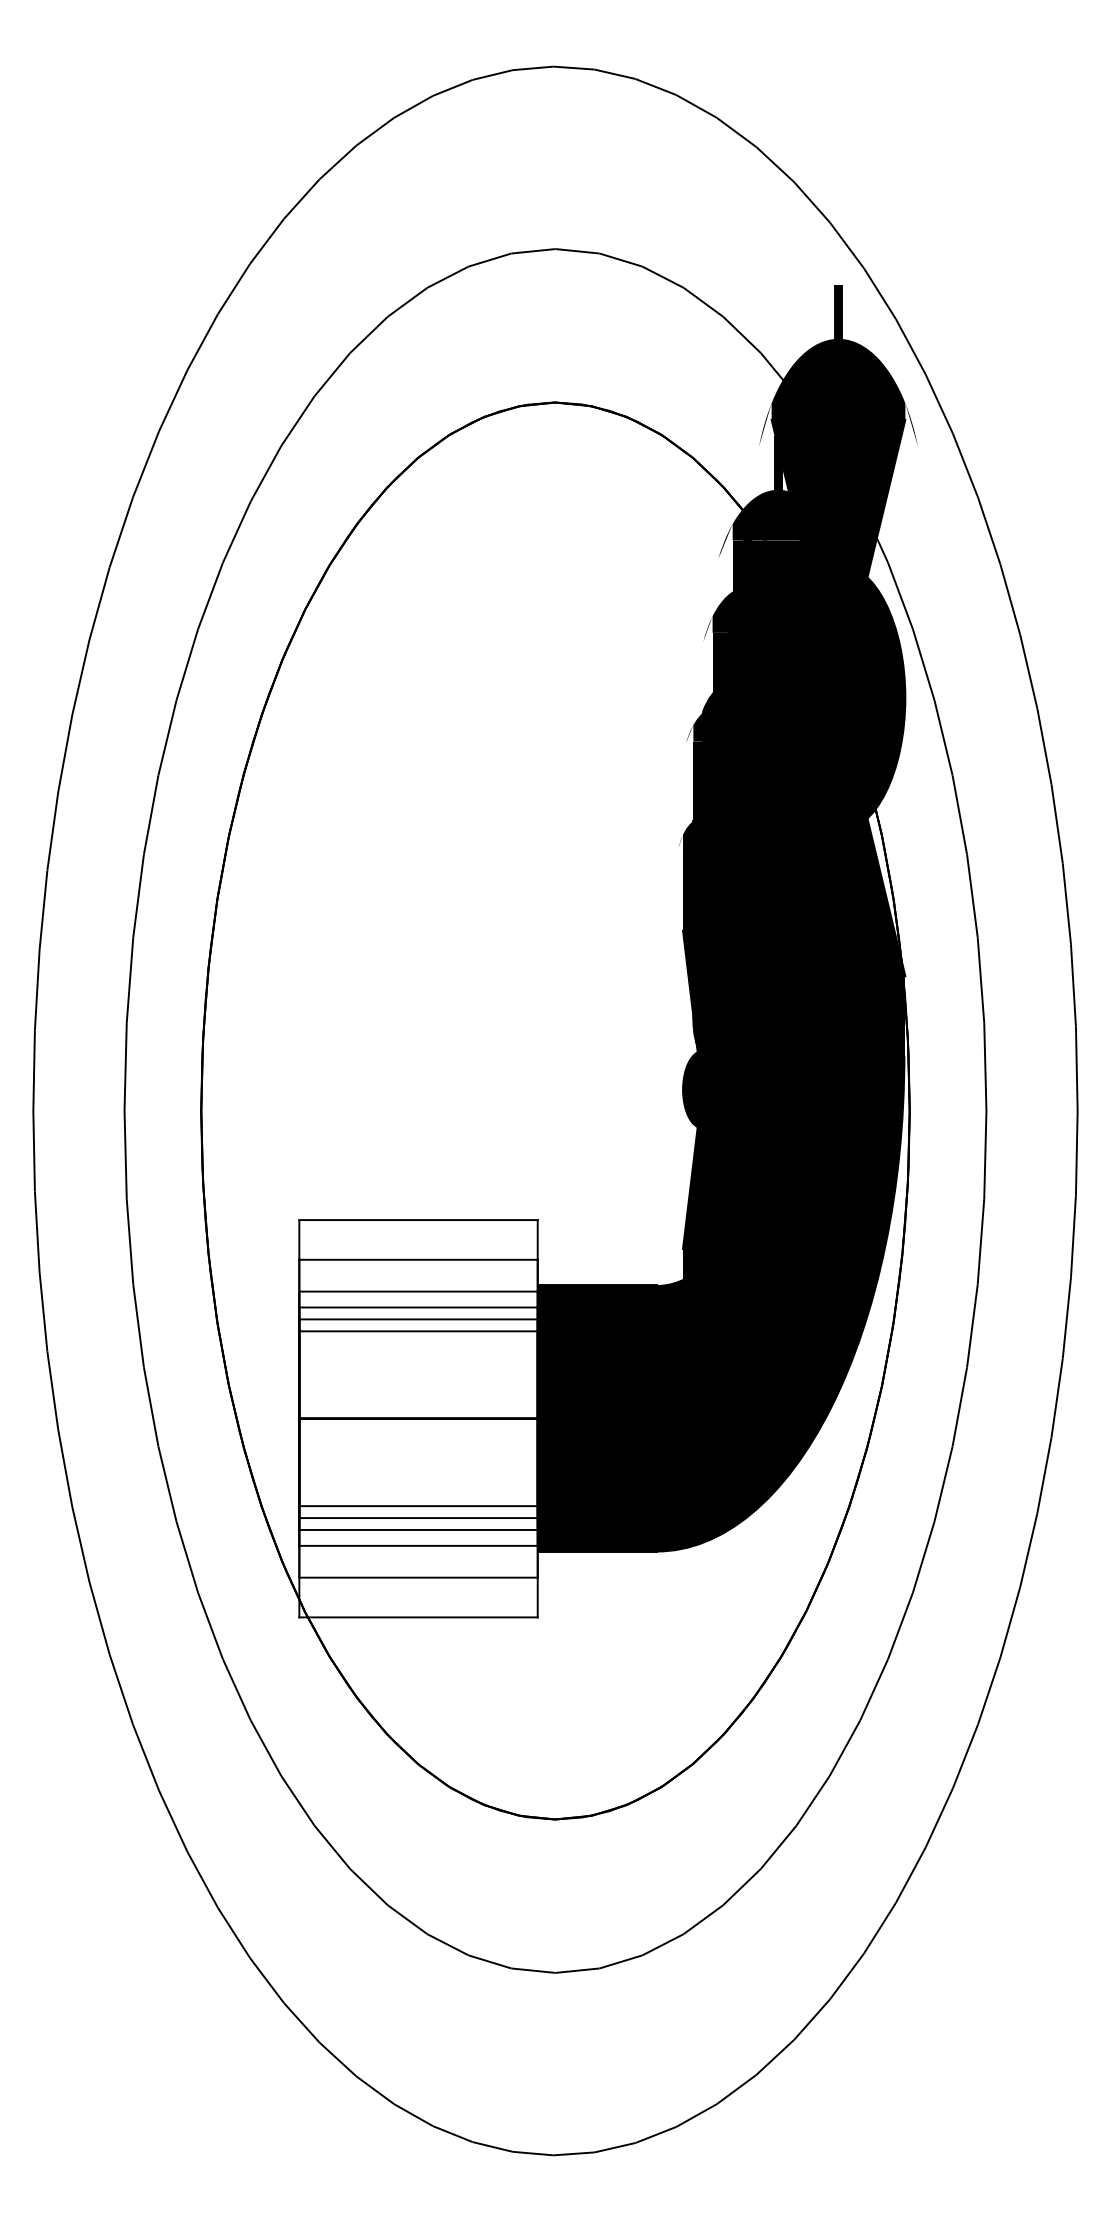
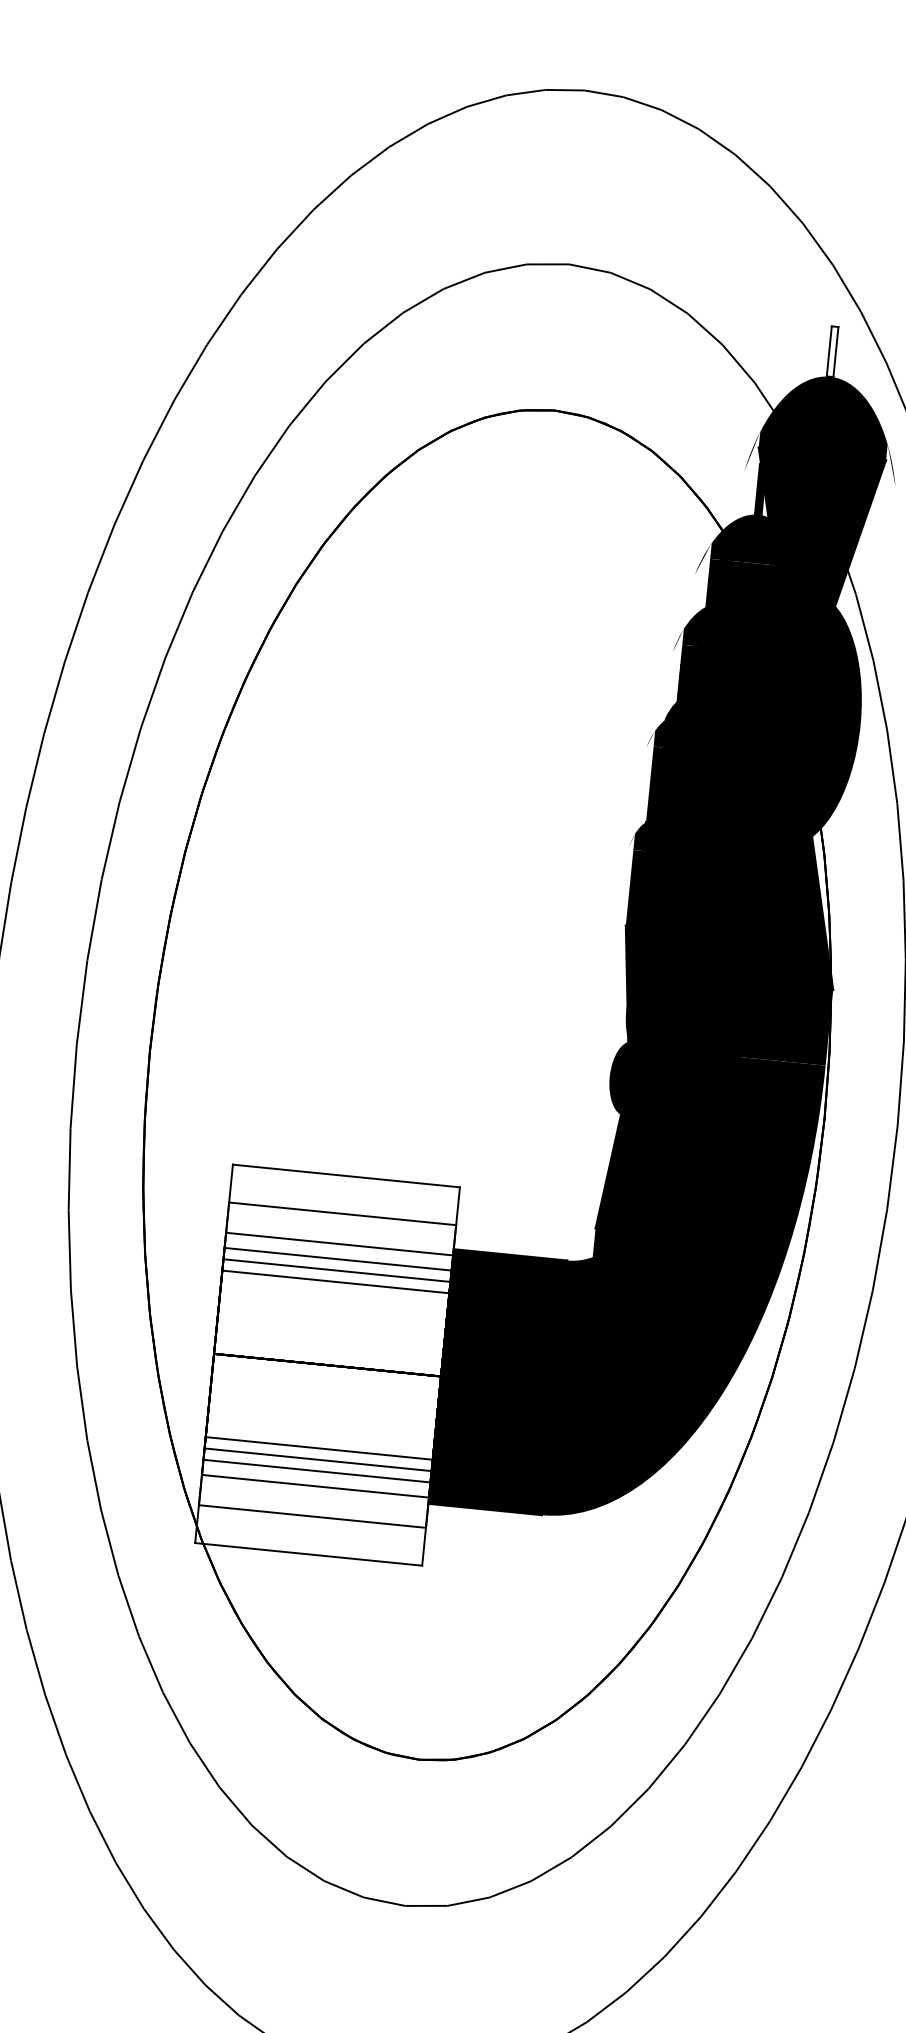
fill: (838, 312) -> (832, 351), removed

